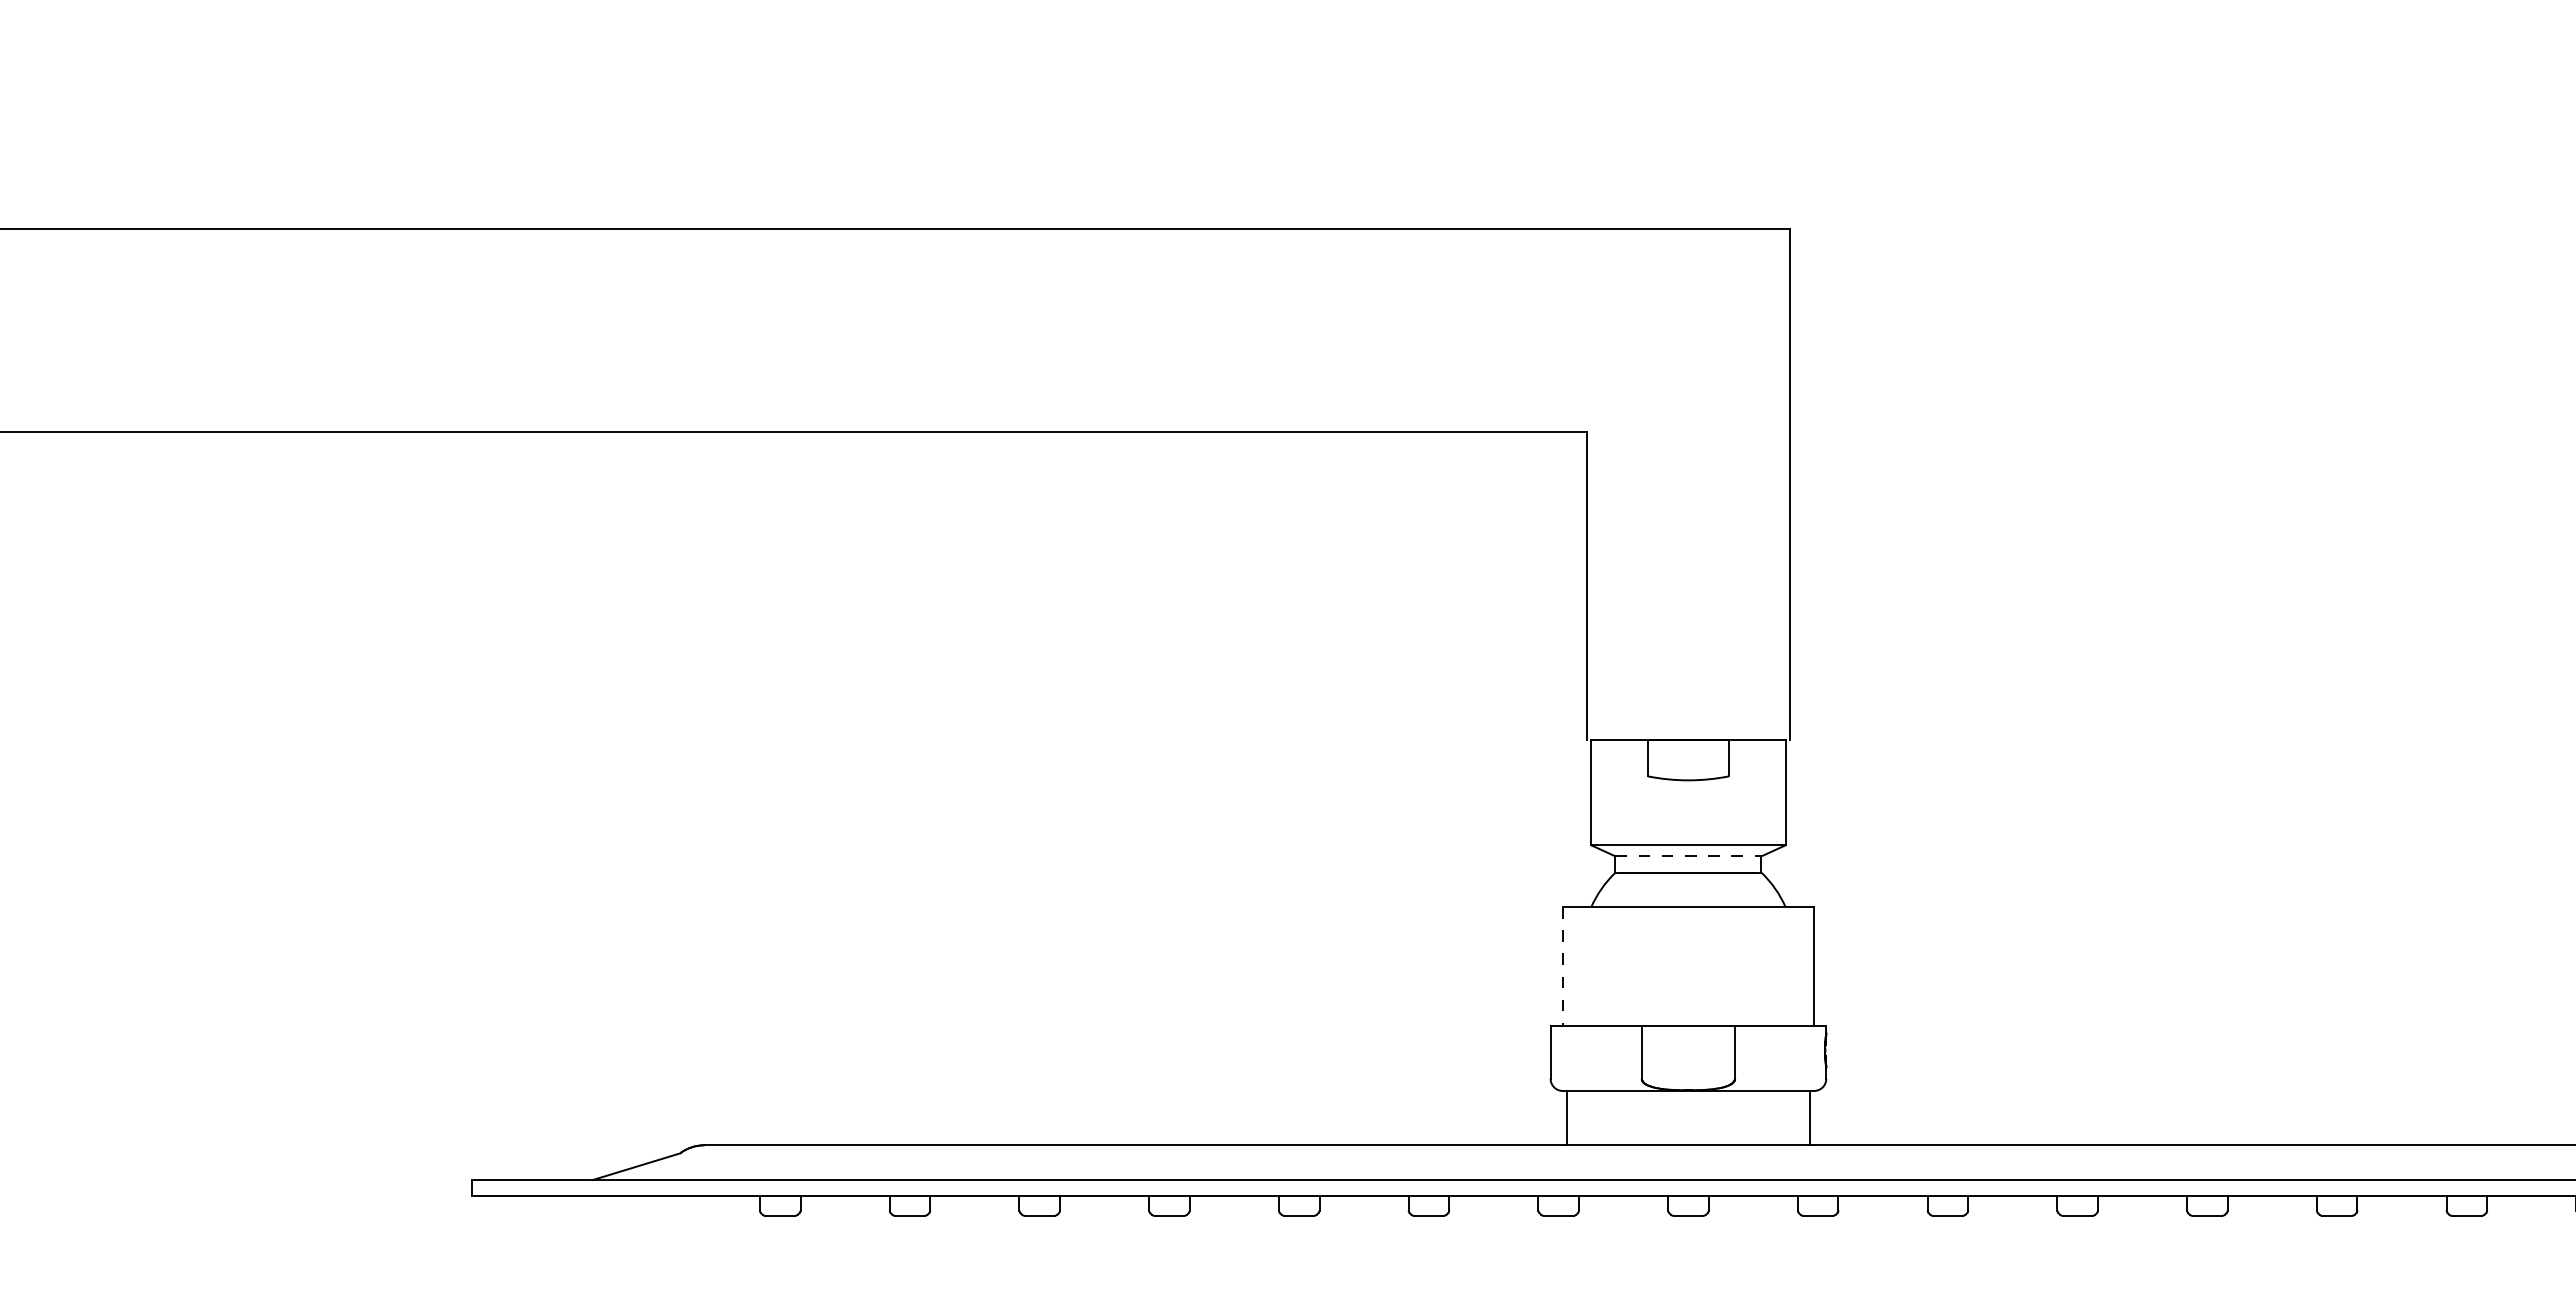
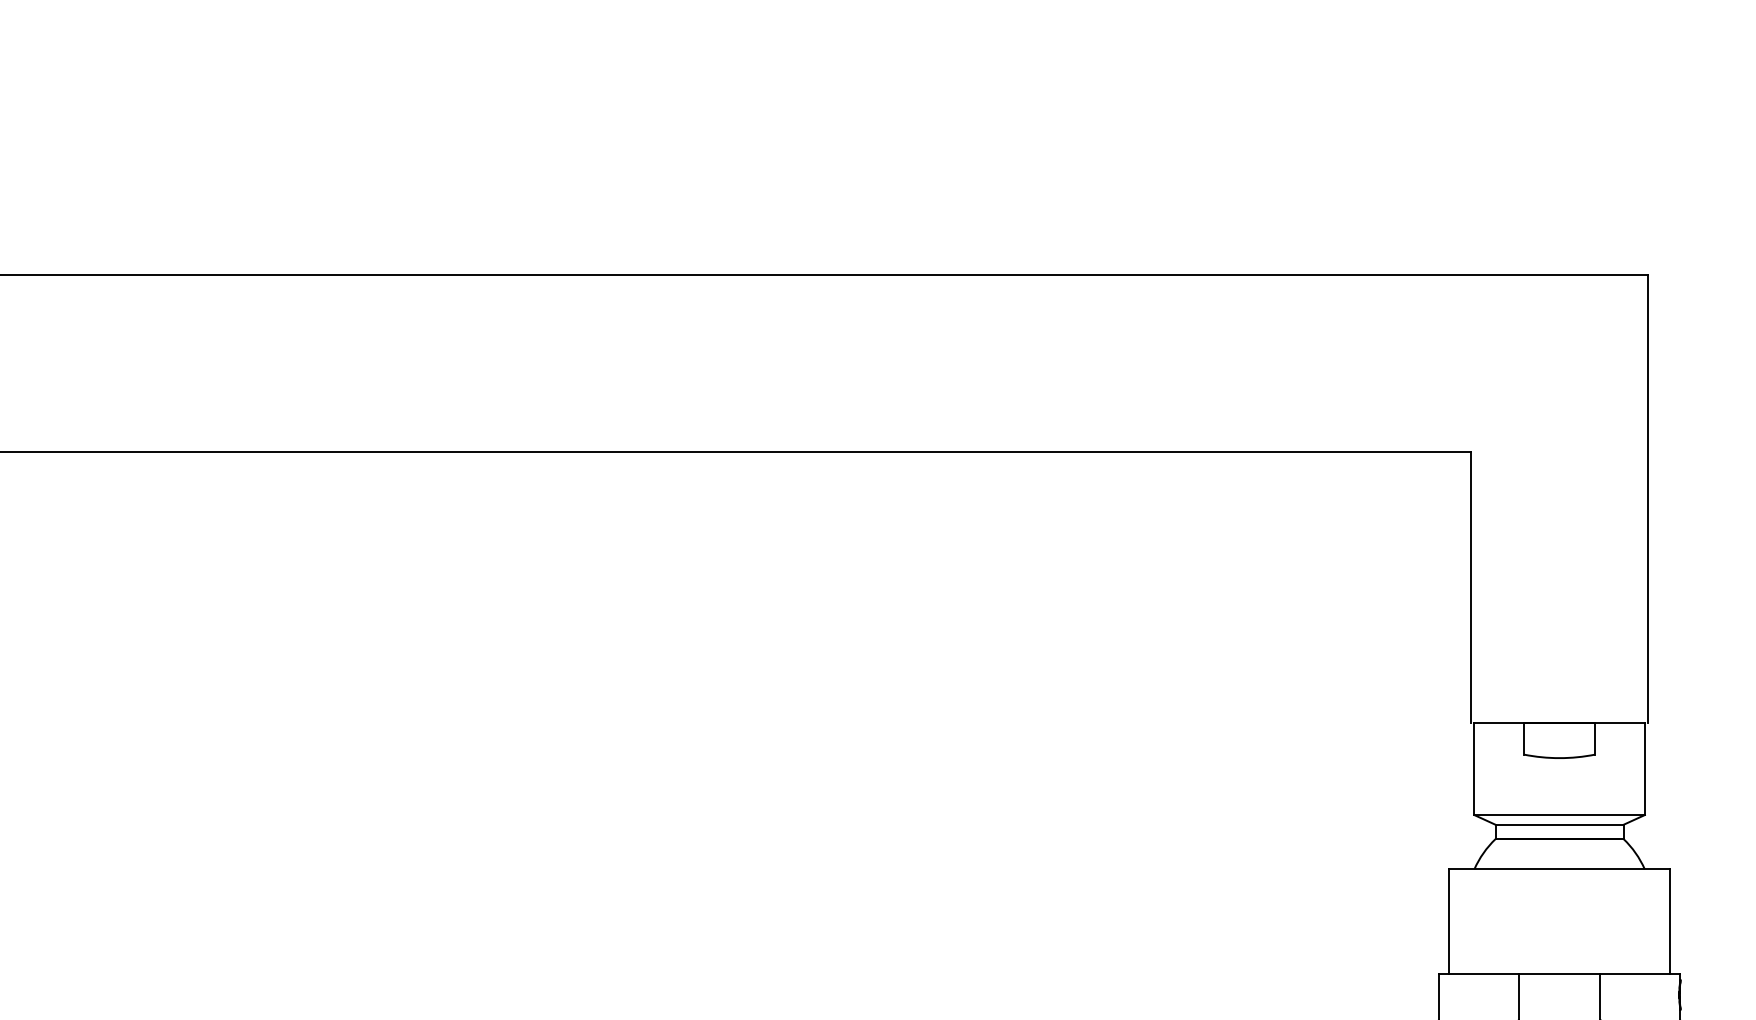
line: (1688, 856) -> (1559, 824), dashed -> solid
line: (1562, 967) -> (1449, 922), dashed -> solid

